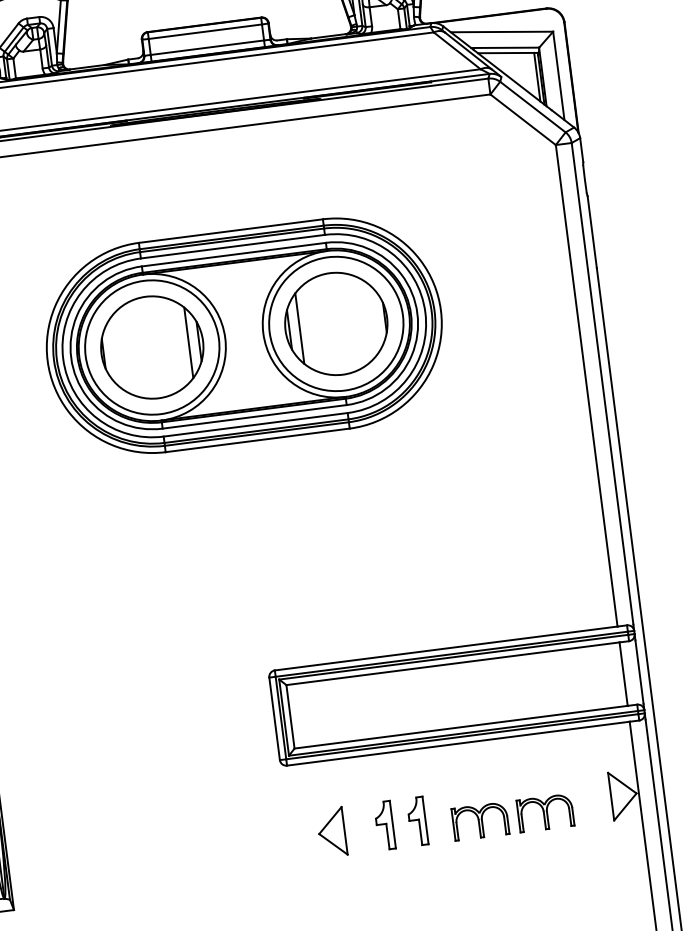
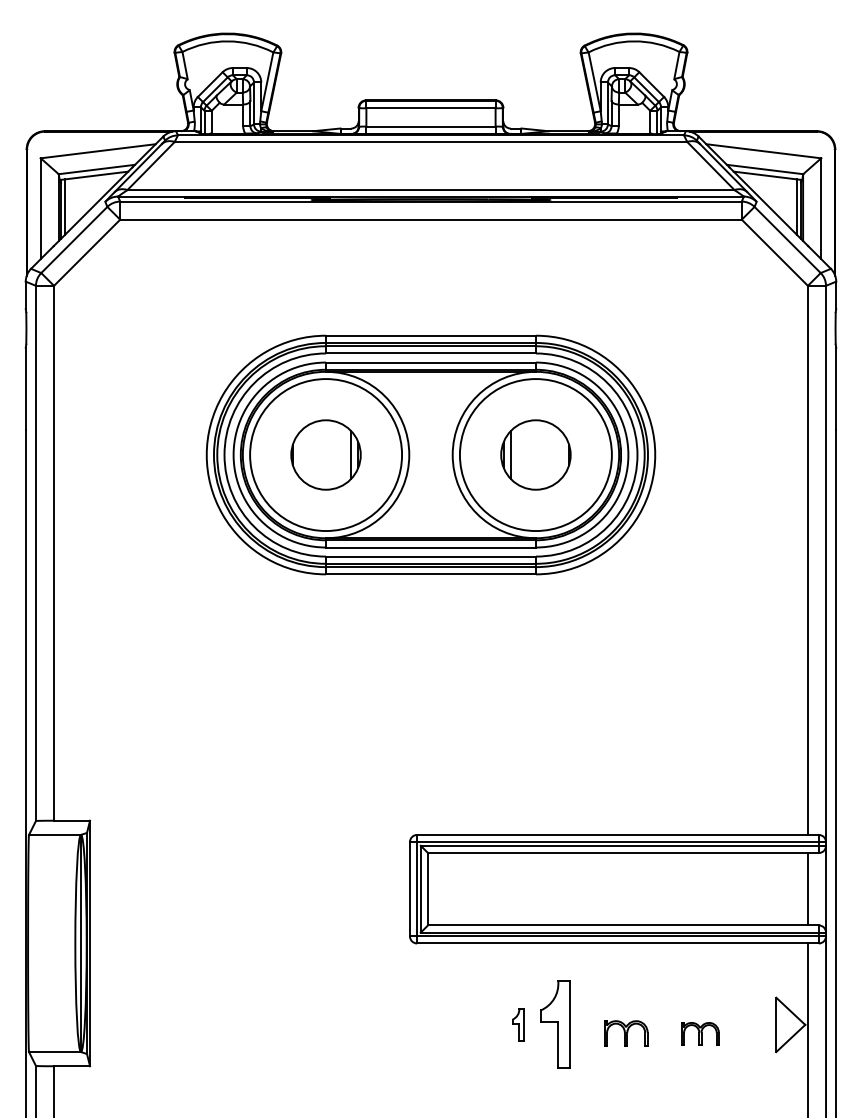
part: (335, 323) -> (535, 454), size x0.6
part: (151, 347) -> (325, 454), size x0.6
part: (545, 812) -> (700, 1033), size x0.6
part: (417, 821) -> (555, 1024), size x1.6
part: (479, 821) -> (625, 1033), size x0.7
part: (384, 825) -> (517, 1024), size x0.6
part: (331, 832) -> (457, 1024), removed

